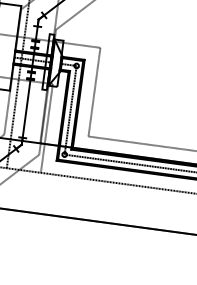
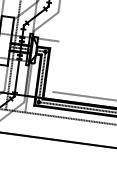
line: (94, 91) -> (55, 66), removed

